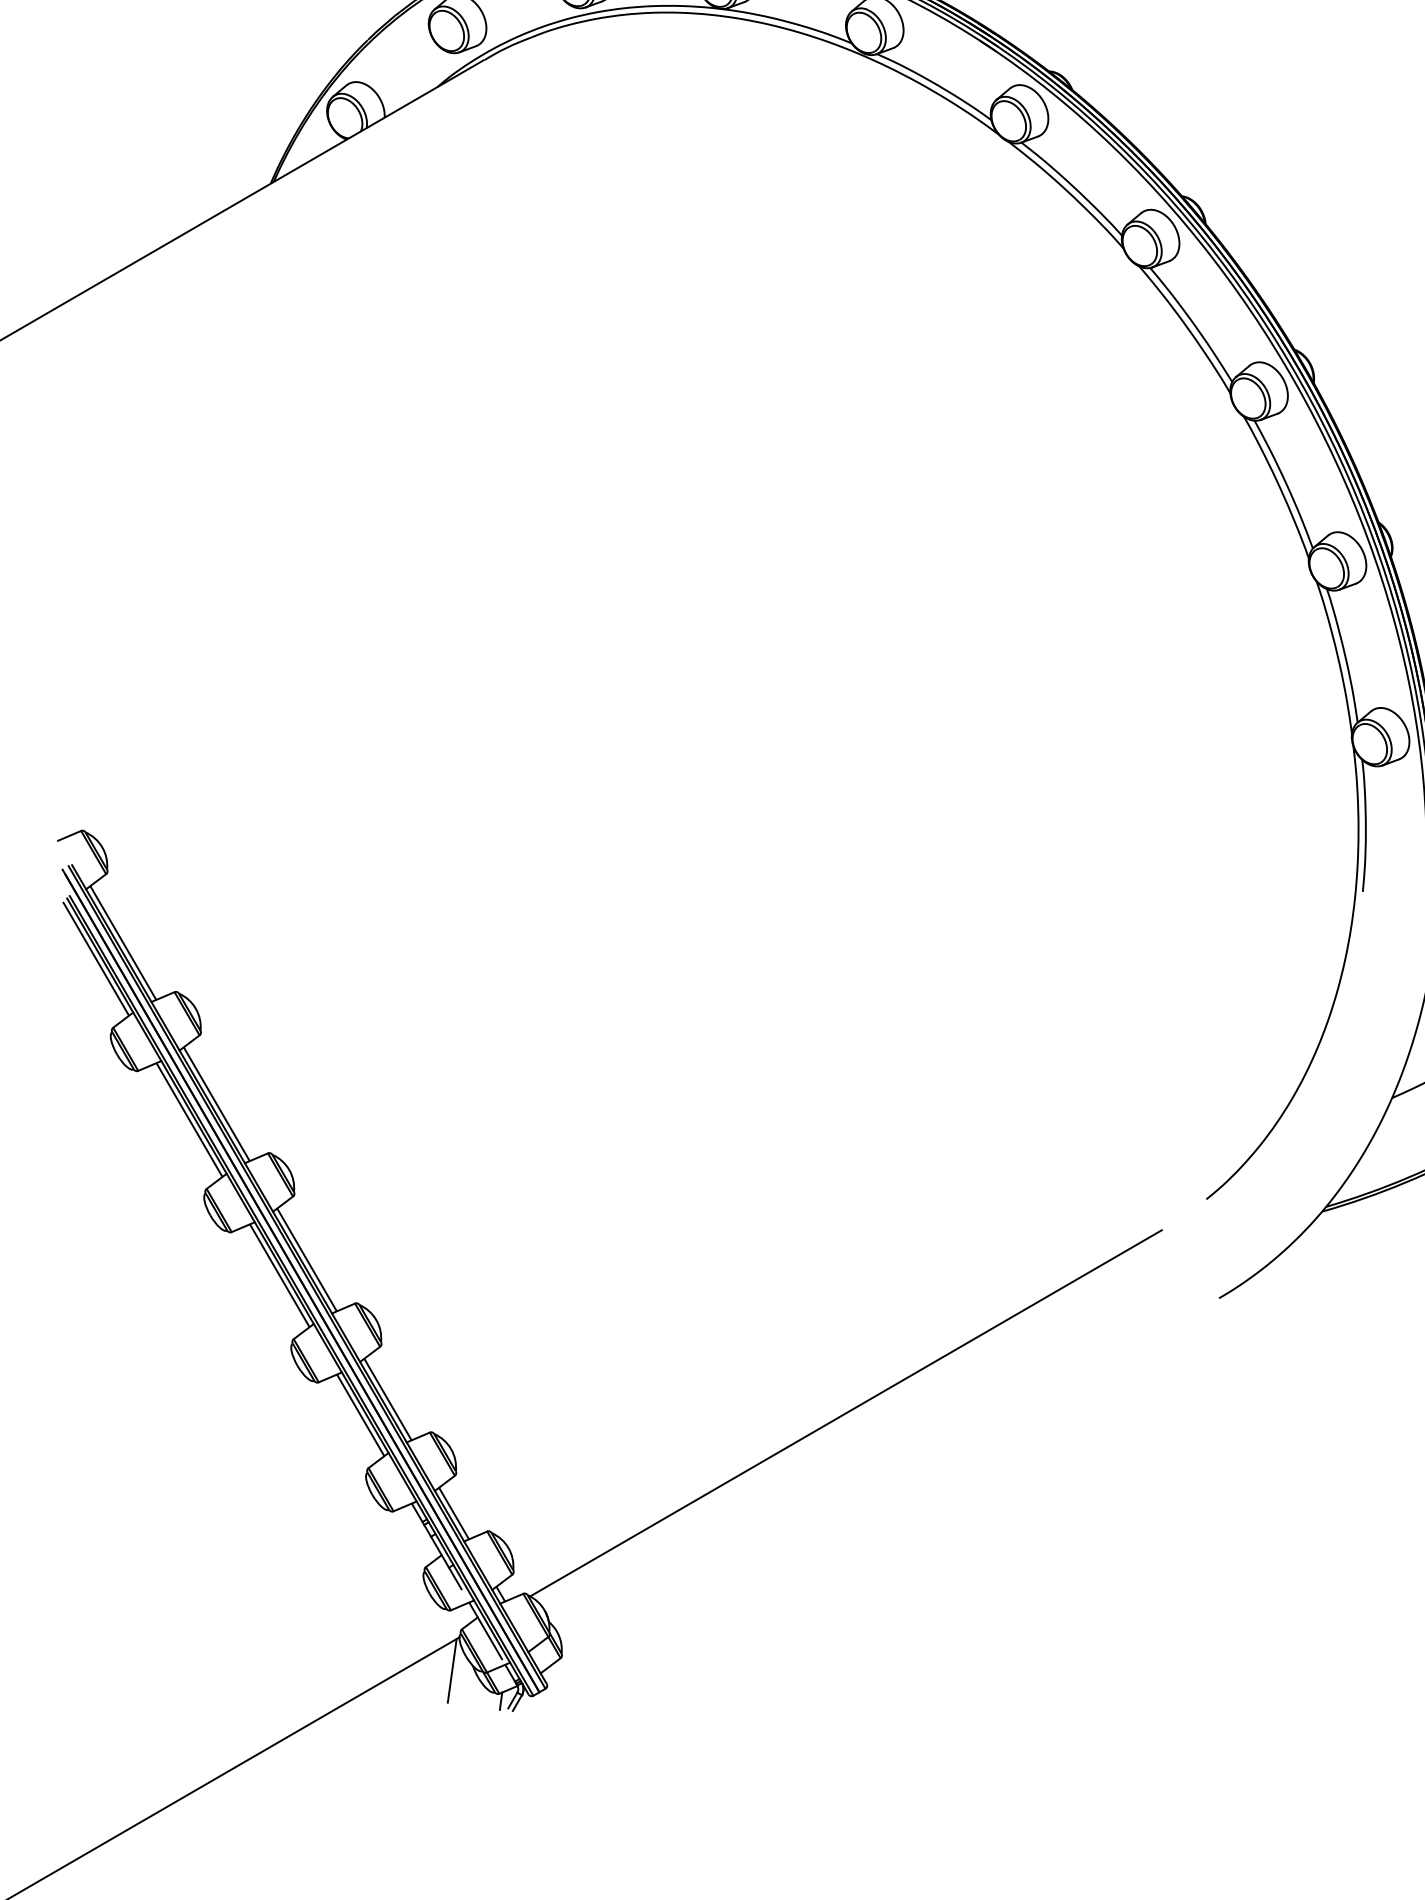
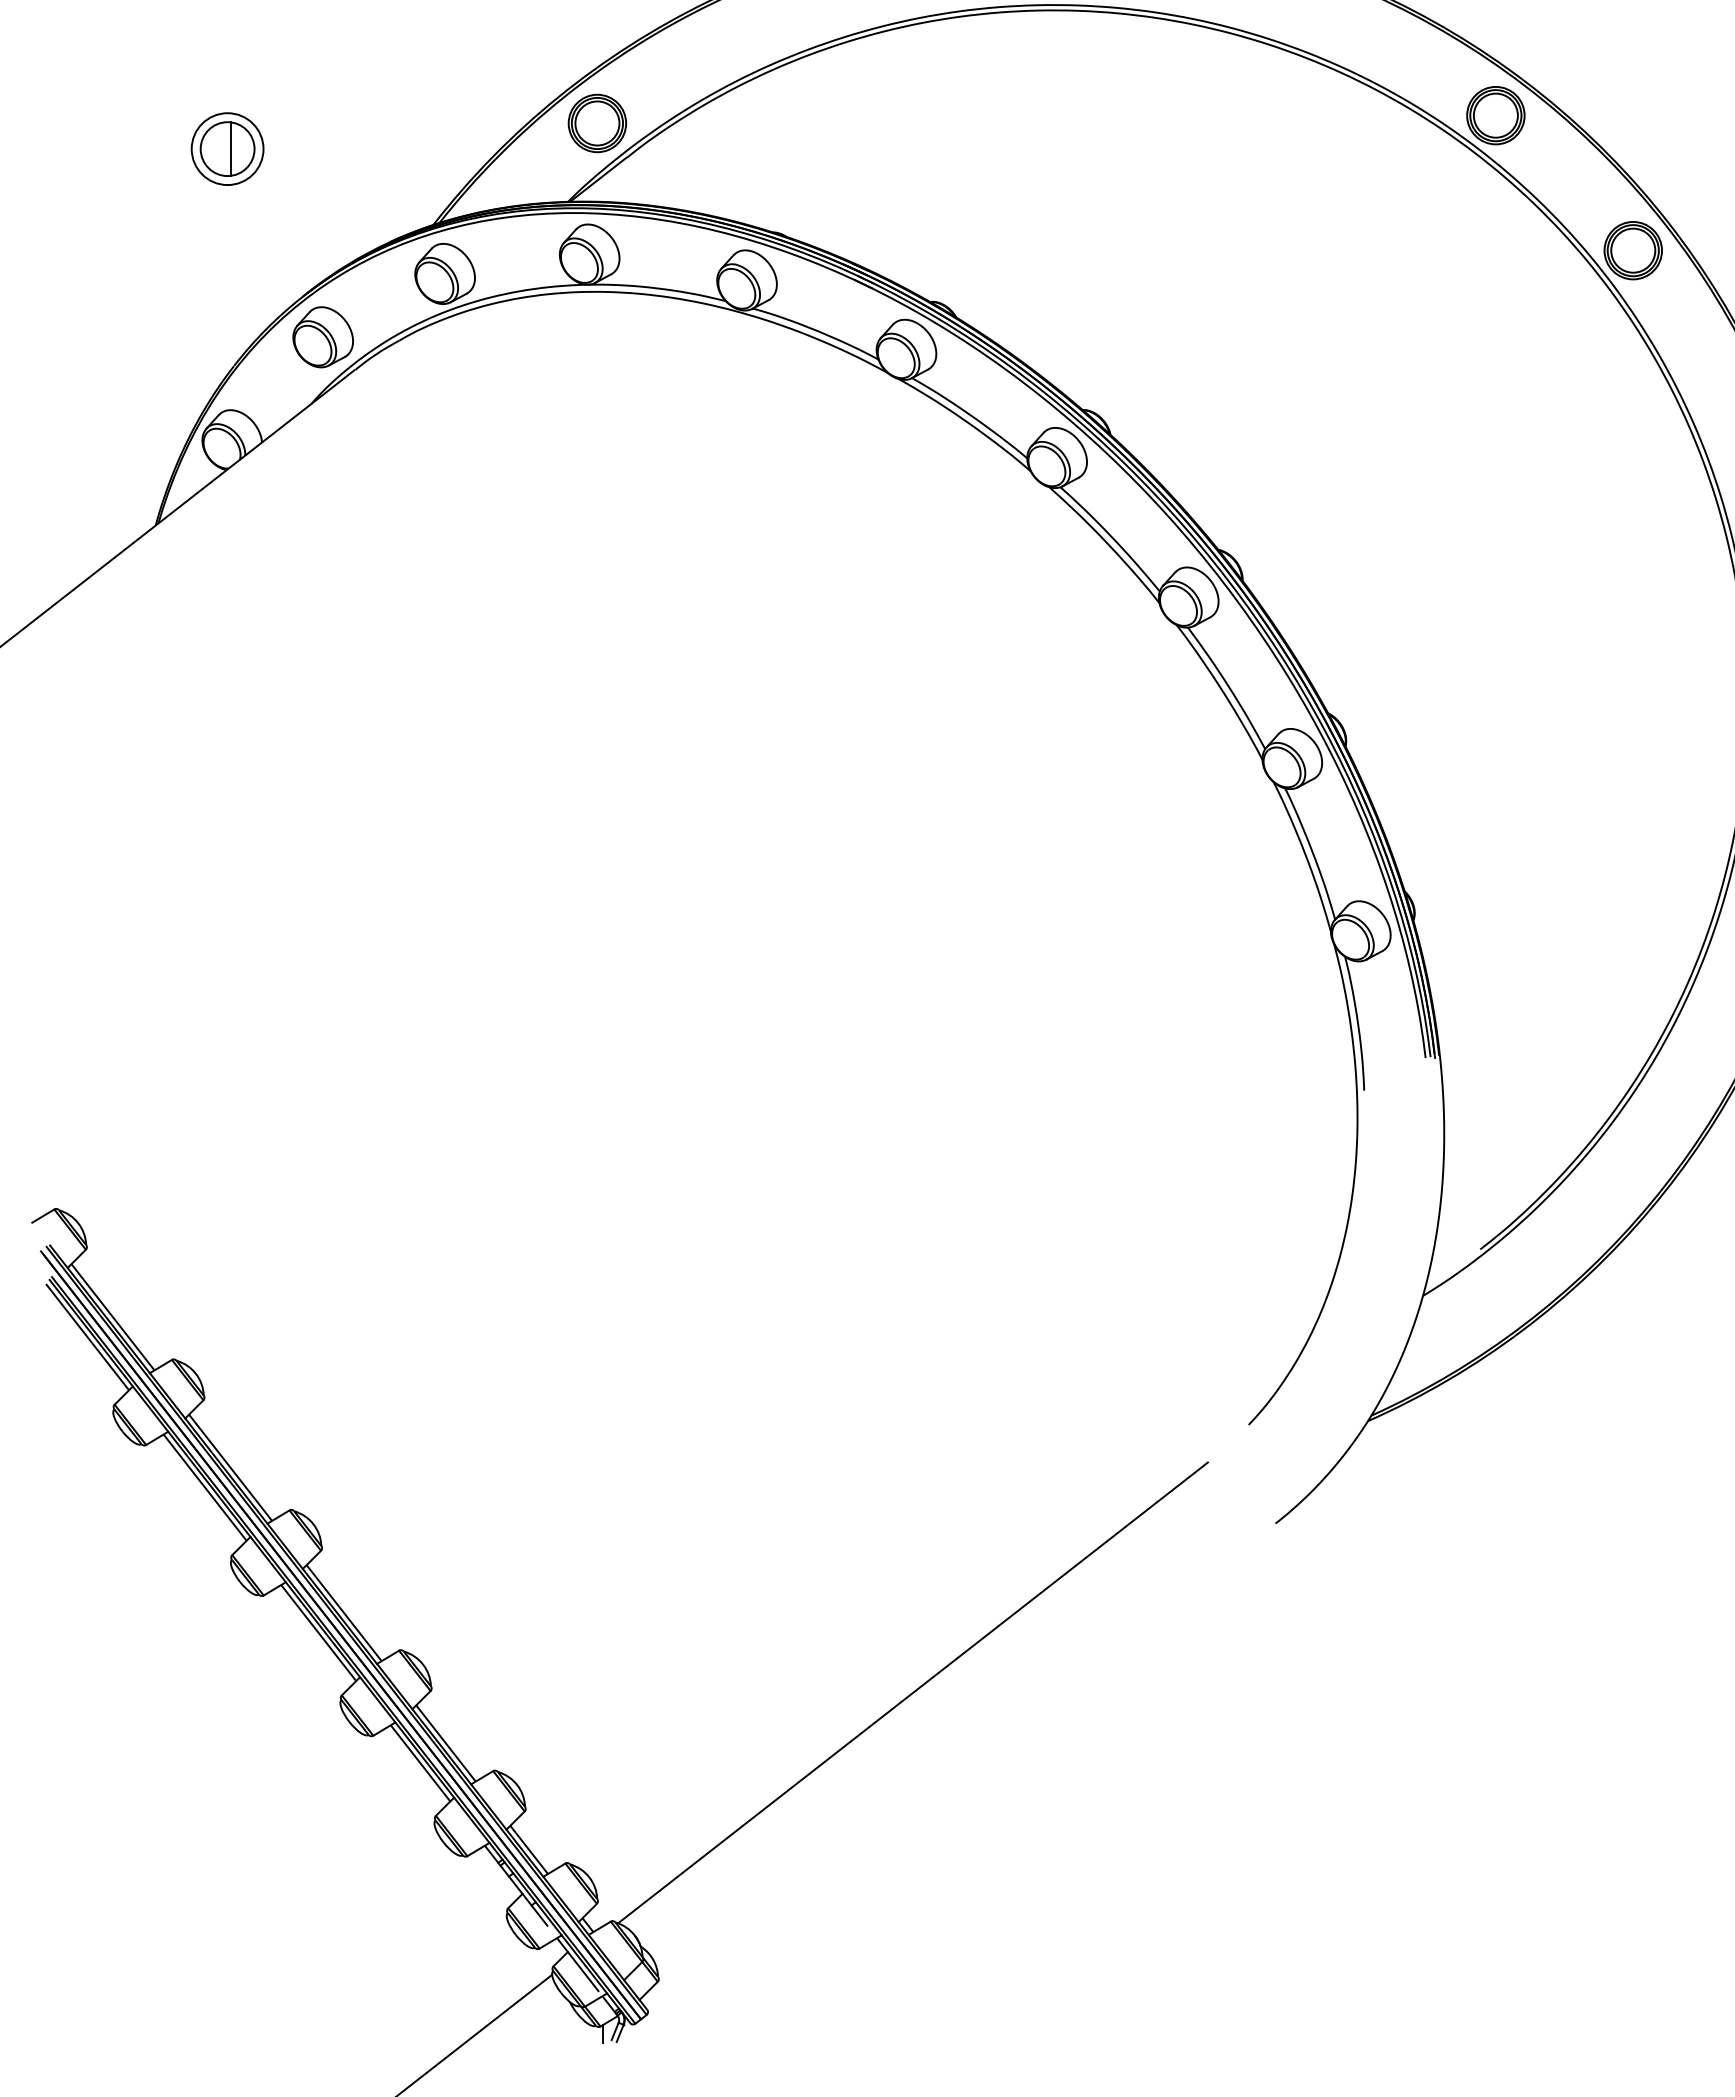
line: (452, 1670) -> (549, 2009), removed

